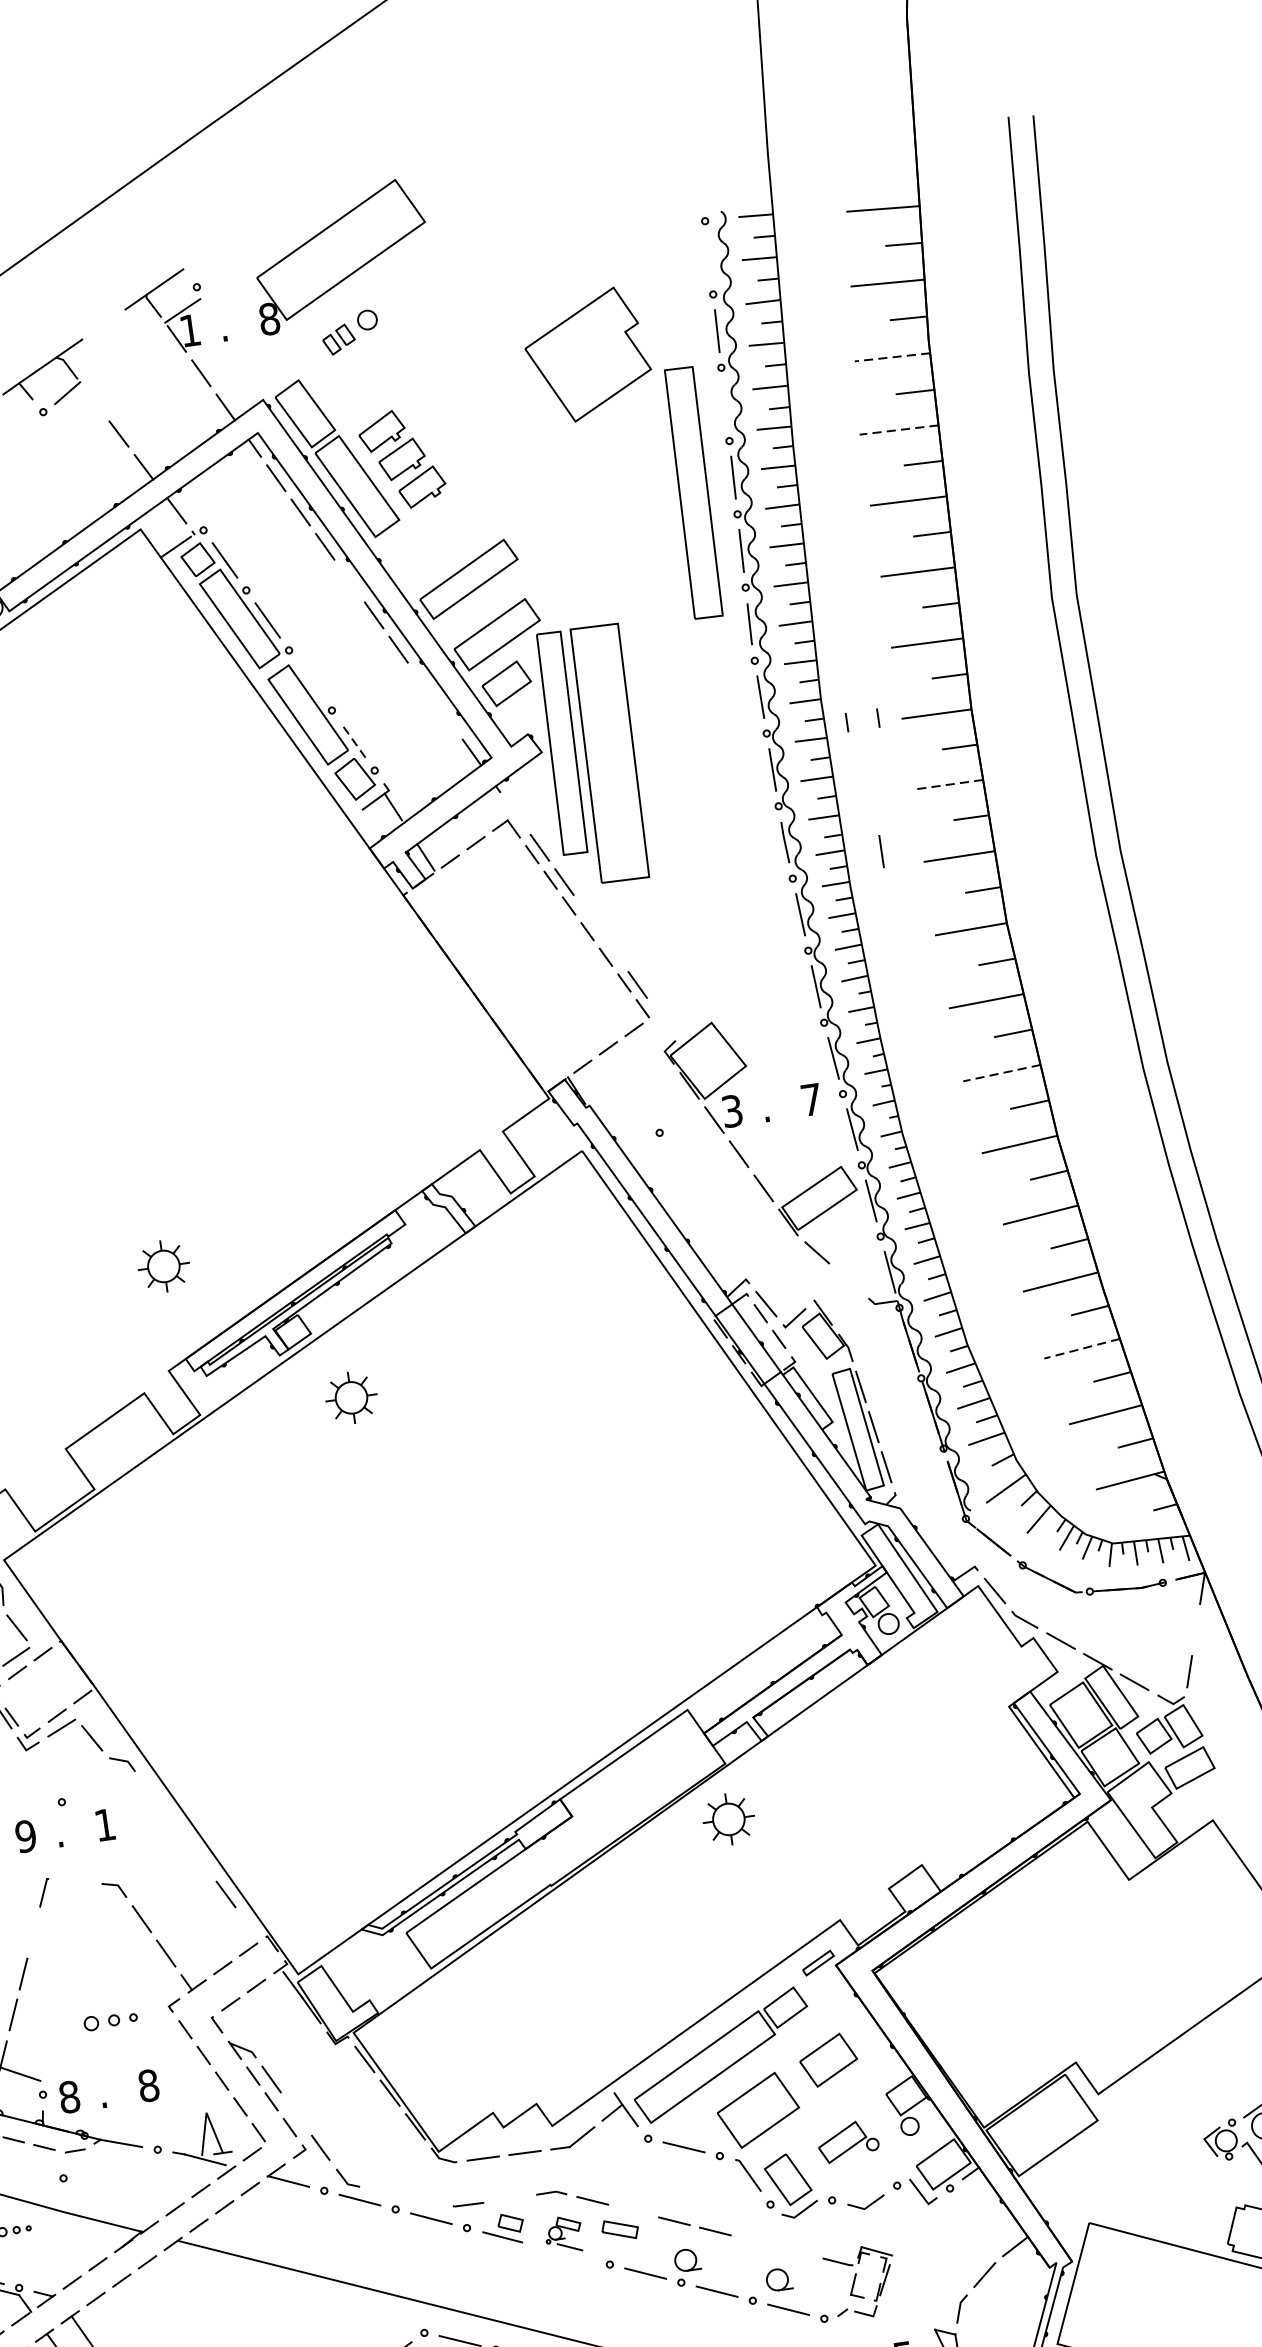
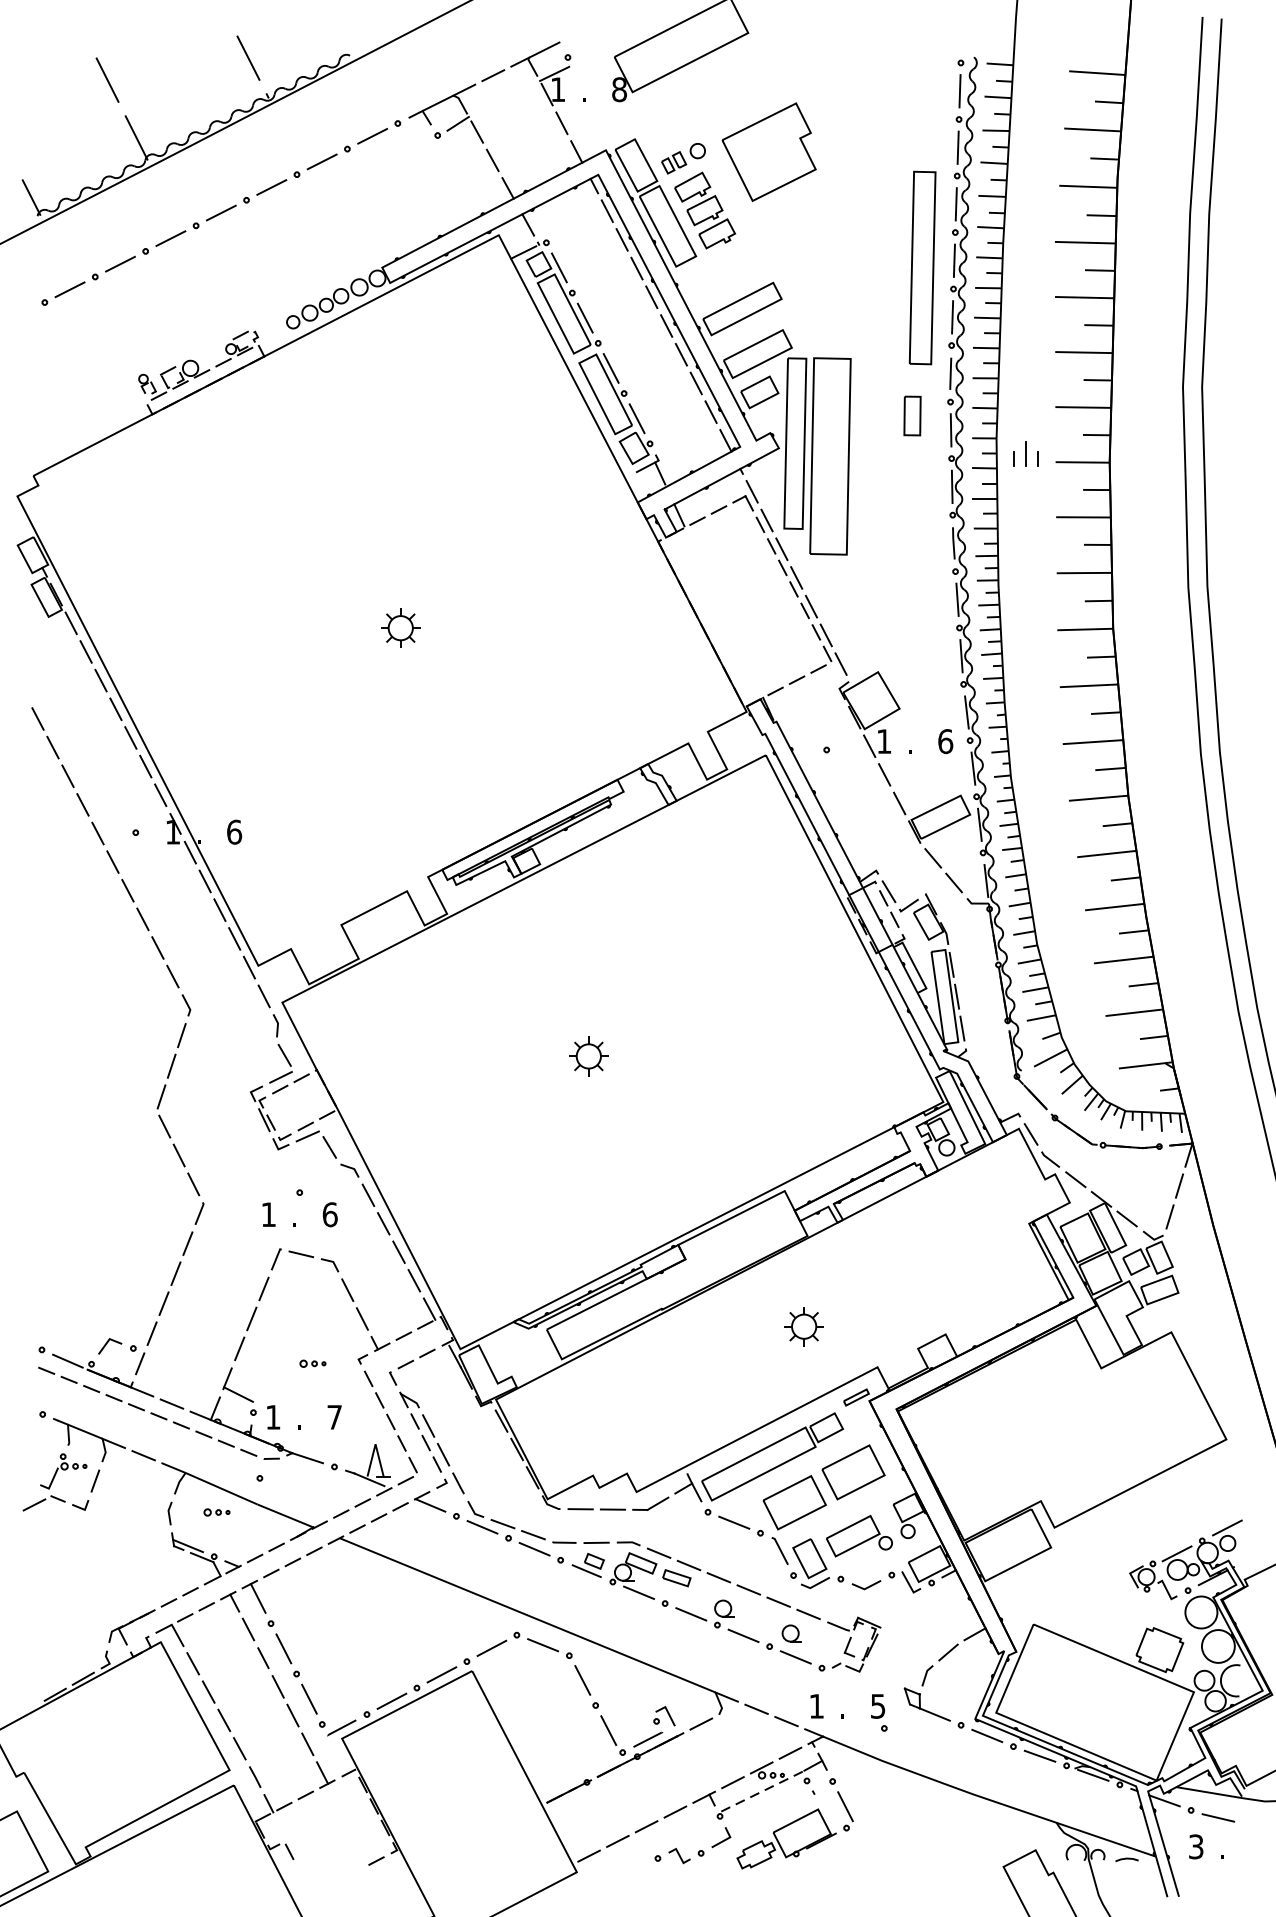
line: (708, 258) -> (959, 91), added
line: (104, 324) -> (493, 75), added
part: (350, 332) -> (683, 158), moved
part: (586, 354) -> (768, 151), moved
line: (891, 357) -> (1087, 186), dashed -> solid
line: (93, 399) -> (477, 131), added
line: (724, 404) -> (955, 204), added
line: (897, 429) -> (1084, 242), dashed -> solid
line: (349, 581) -> (651, 297), added
line: (309, 680) -> (610, 368), added
line: (422, 684) -> (695, 383), added
part: (708, 685) -> (912, 415), added
line: (446, 717) -> (710, 411), added
line: (352, 740) -> (636, 418), dashed -> solid
line: (947, 785) -> (1083, 517), dashed -> solid
line: (514, 813) -> (751, 491), added
line: (880, 851) -> (1025, 453), moved
line: (588, 915) -> (796, 577), added
line: (613, 950) -> (811, 606), added
line: (661, 1018) -> (840, 663), added
line: (1001, 1073) -> (1092, 742), dashed -> solid
text: (811, 1099) -> (945, 741), 7 -> 6
text: (732, 1111) -> (884, 741), 3 -> 1
part: (163, 1265) -> (400, 627), moved
line: (847, 1280) -> (953, 882), added
line: (1081, 1349) -> (1123, 960), dashed -> solid
part: (351, 1398) -> (588, 1056), moved
line: (1195, 1629) -> (1179, 1185), added
line: (151, 1793) -> (368, 1195), added
part: (727, 1819) -> (803, 1326), moved
text: (104, 1824) -> (329, 1214), 1 -> 6
line: (175, 1826) -> (383, 1223), added
text: (25, 1836) -> (268, 1214), 9 -> 1
line: (200, 1859) -> (398, 1251), added
line: (75, 1881) -> (301, 1254), added
line: (250, 1927) -> (429, 1308), added
line: (32, 1932) -> (263, 1288), added
part: (110, 2020) -> (312, 1363), size x0.62
part: (828, 2060) -> (853, 1472), size x1.43
text: (148, 2084) -> (334, 1416), 8 -> 7
text: (69, 2095) -> (273, 1416), 8 -> 1
line: (296, 2113) -> (443, 1454), added
part: (848, 2141) -> (859, 1536), size x1.43
line: (385, 2192) -> (502, 1524), added
line: (509, 2198) -> (596, 1542), added
line: (427, 2201) -> (533, 1535), added
line: (632, 2211) -> (688, 1565), added
part: (563, 2234) -> (633, 1575), size x1.67
line: (755, 2240) -> (778, 1601), added
line: (796, 2252) -> (808, 1614), added

